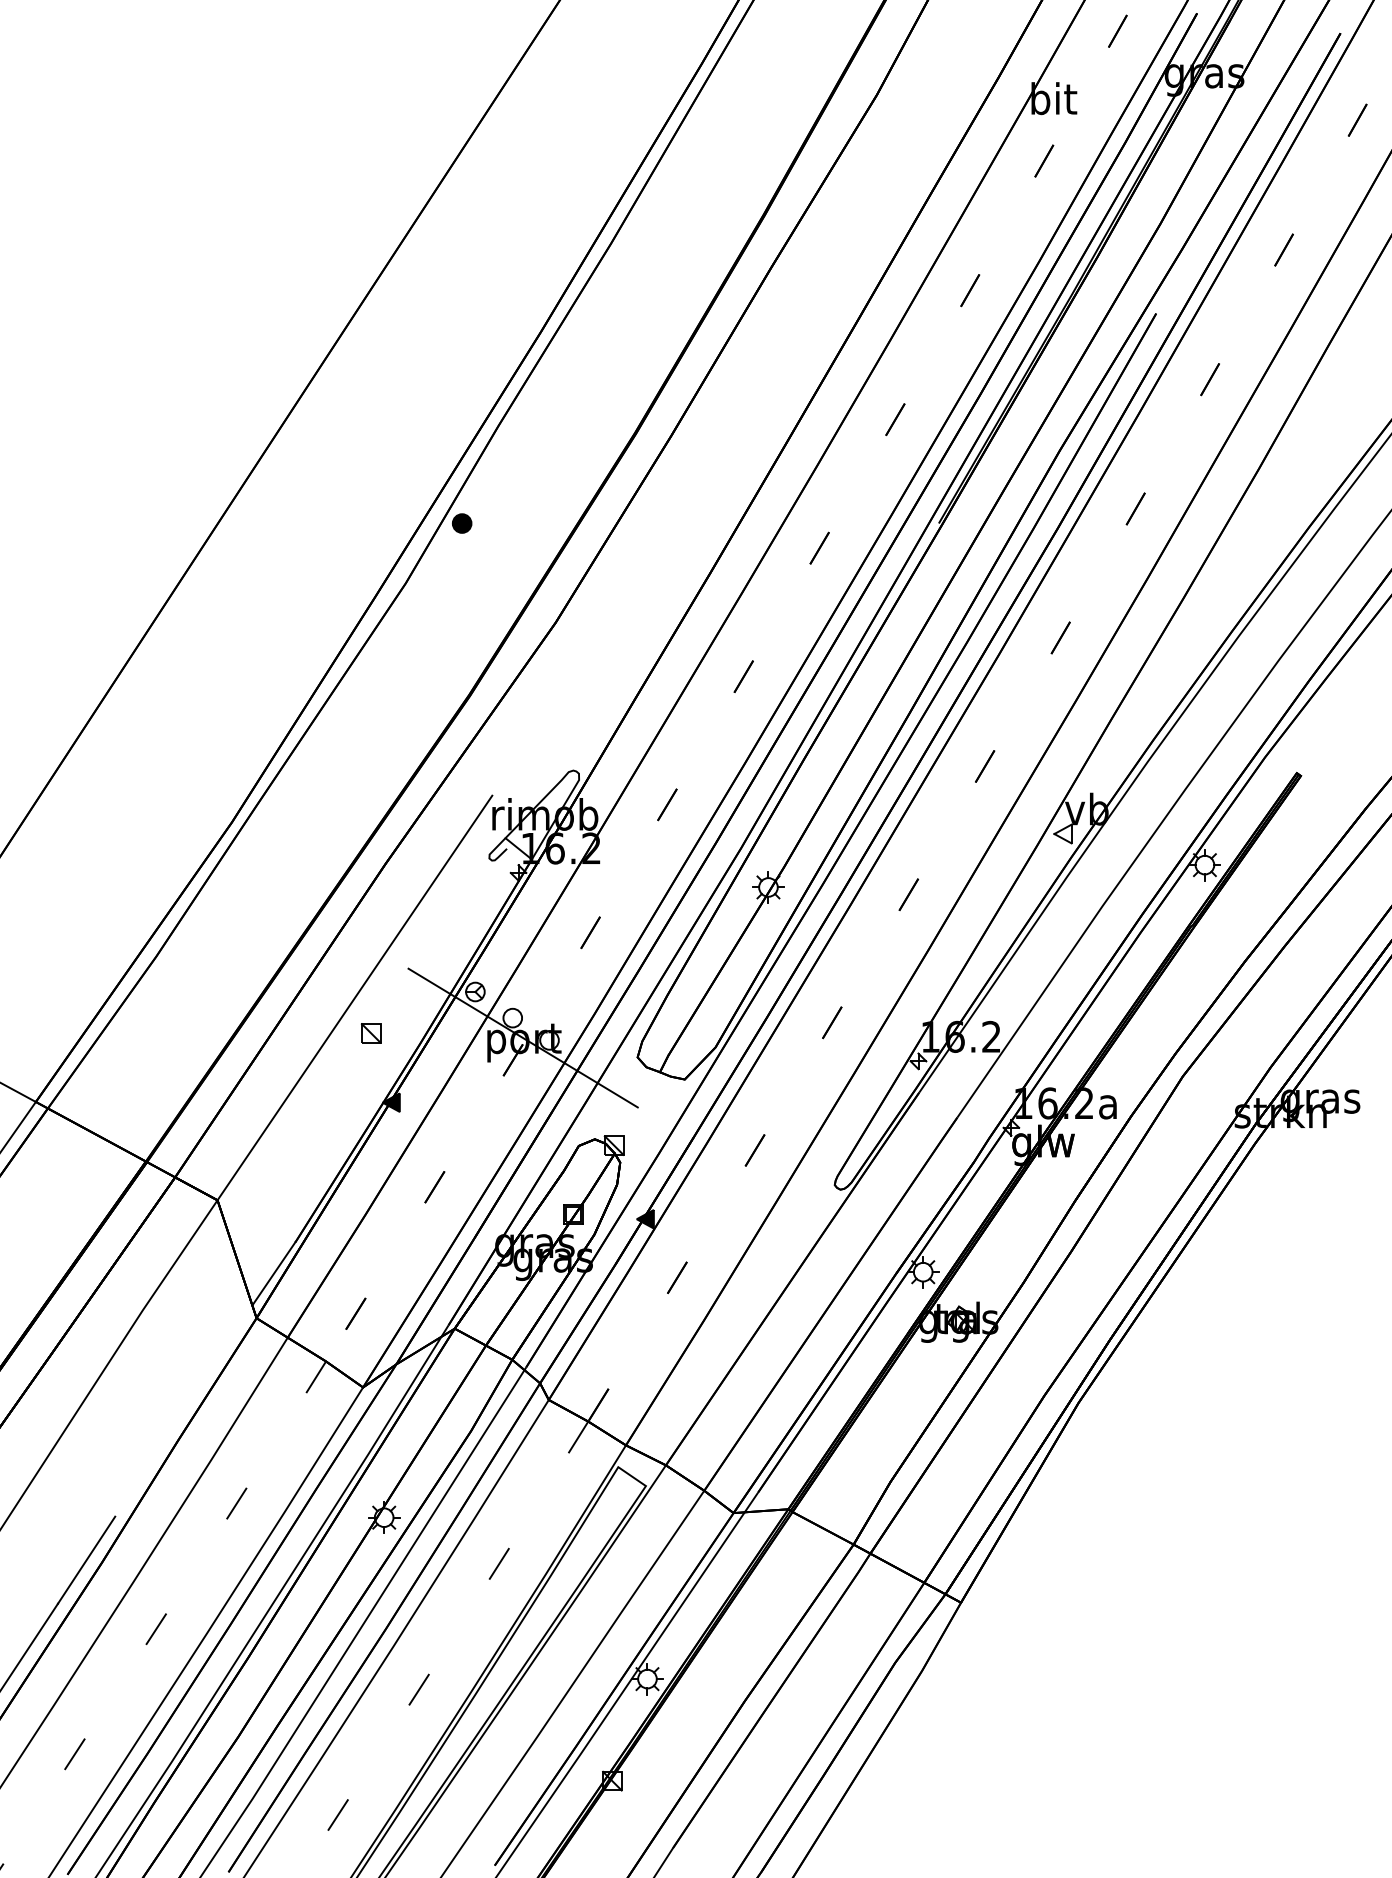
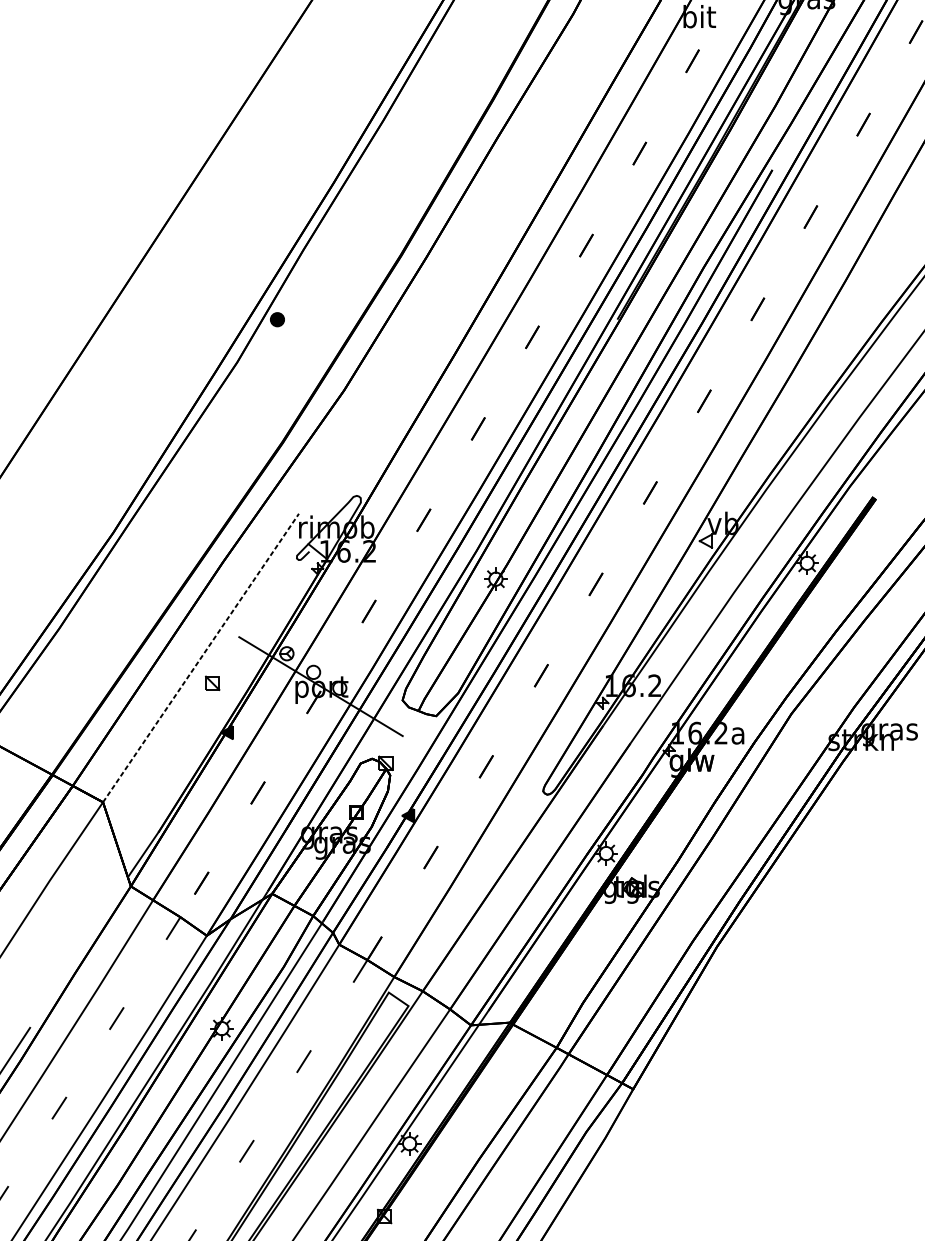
line: (354, 998) -> (200, 658), solid -> dashed

